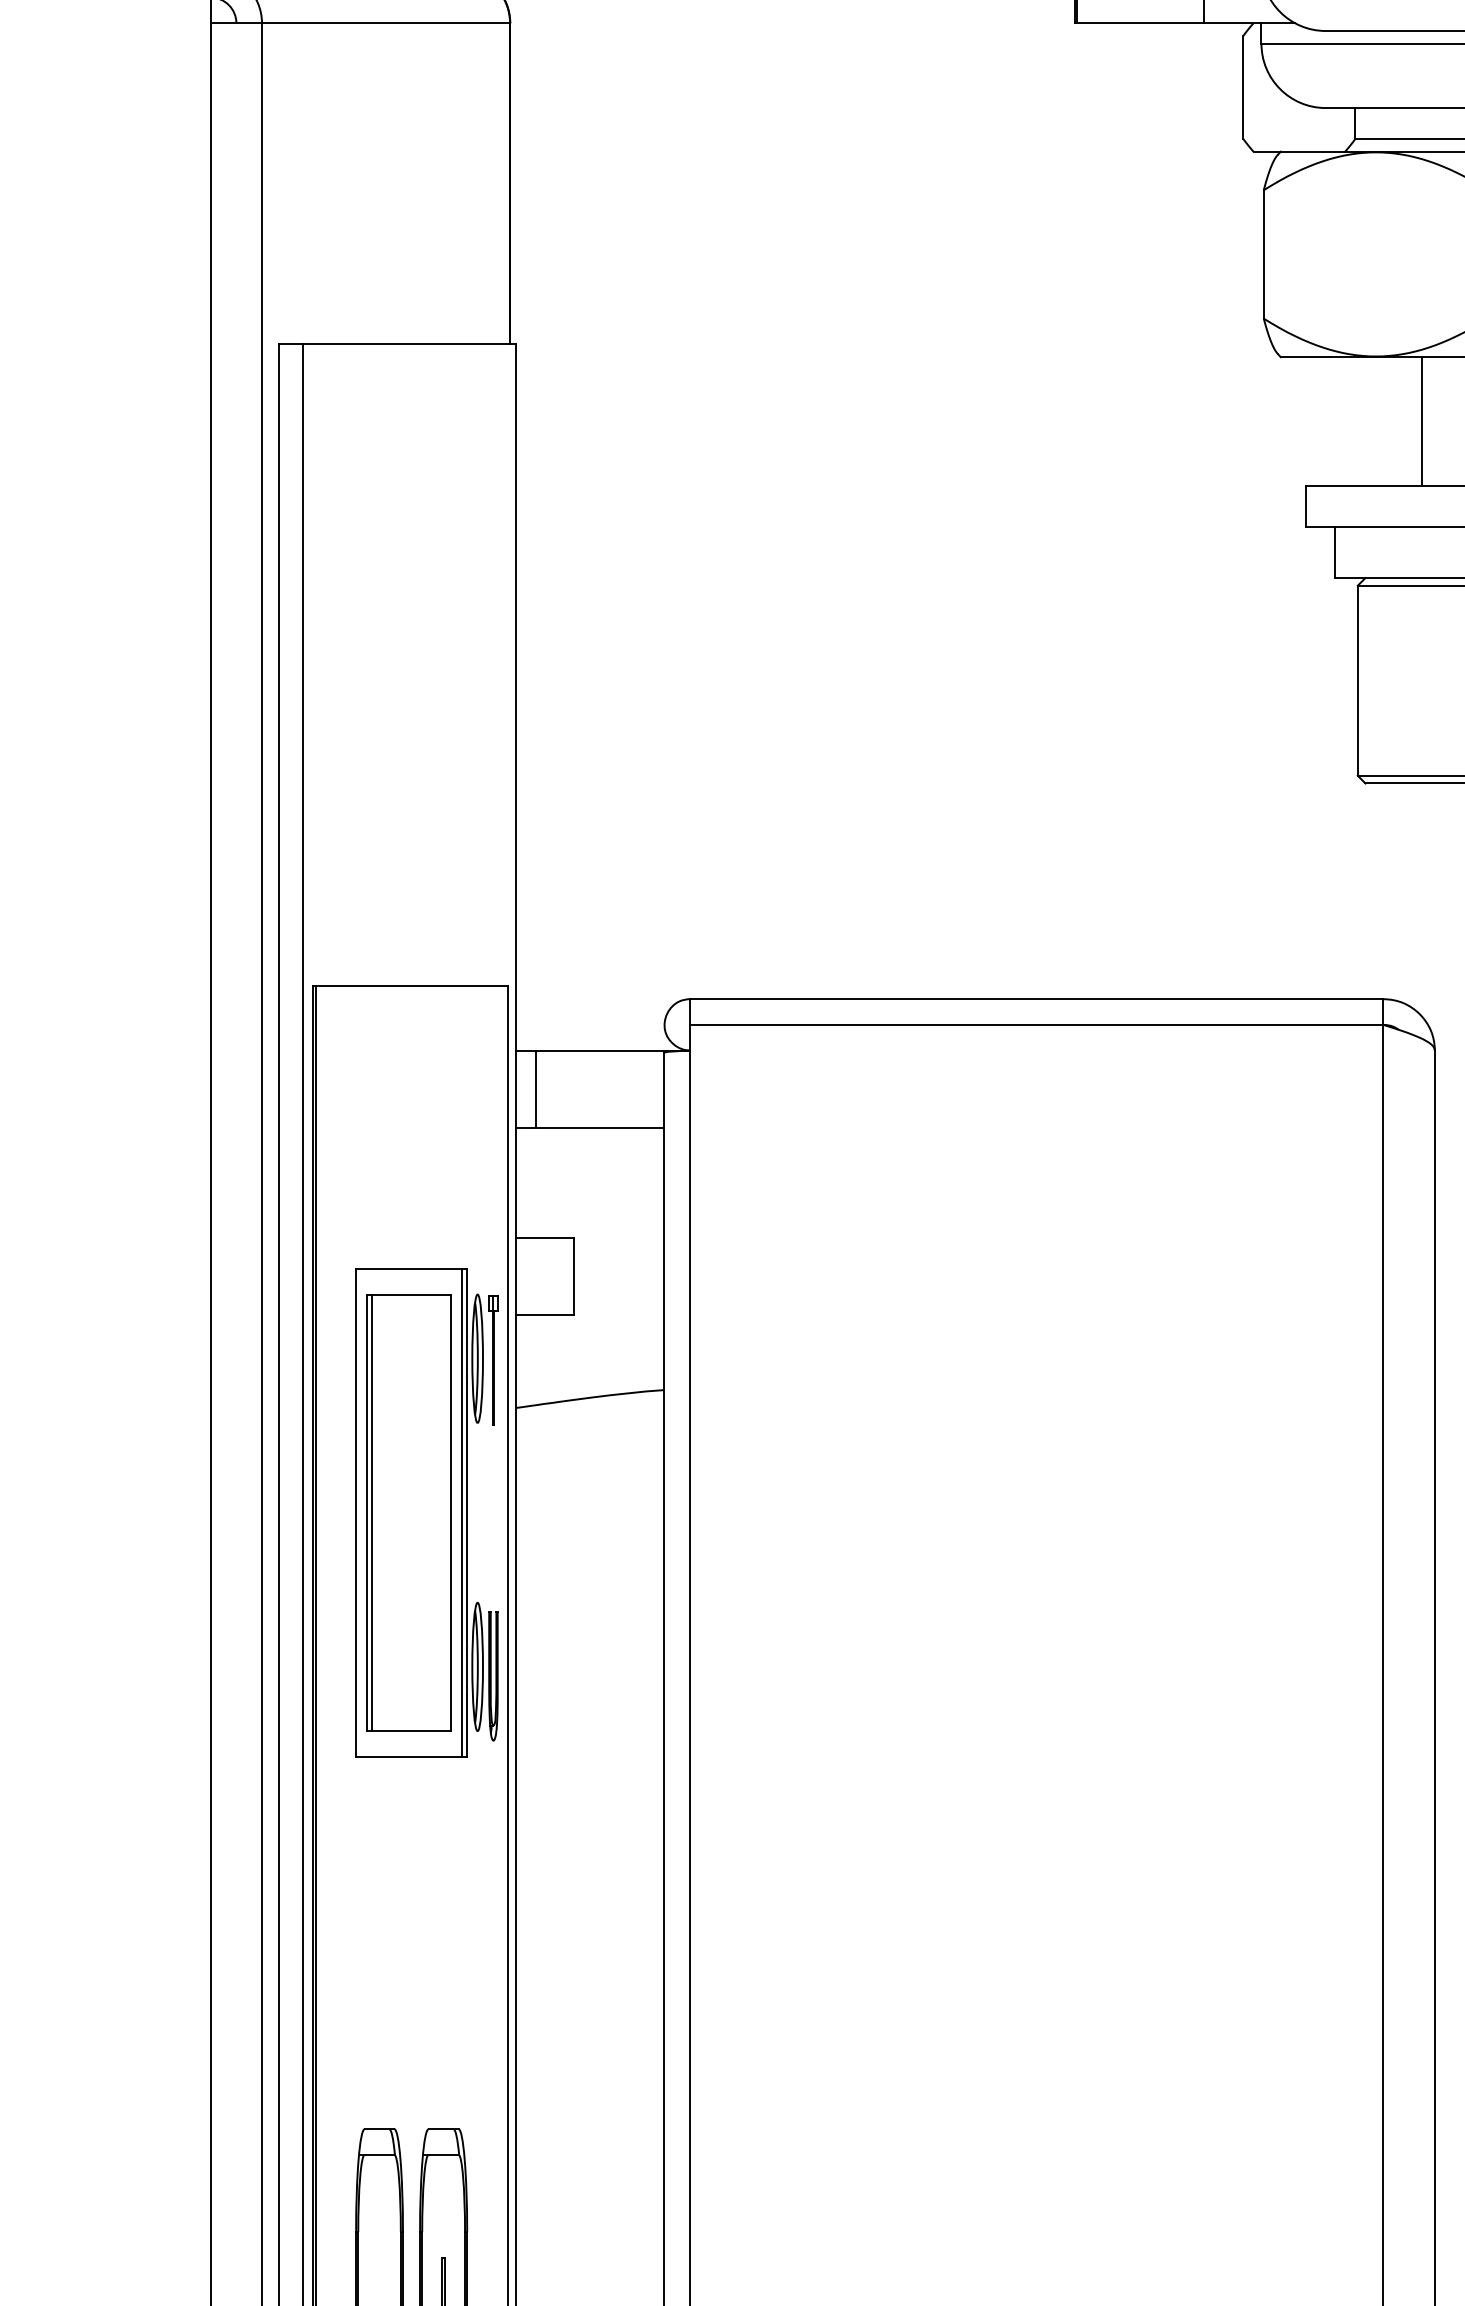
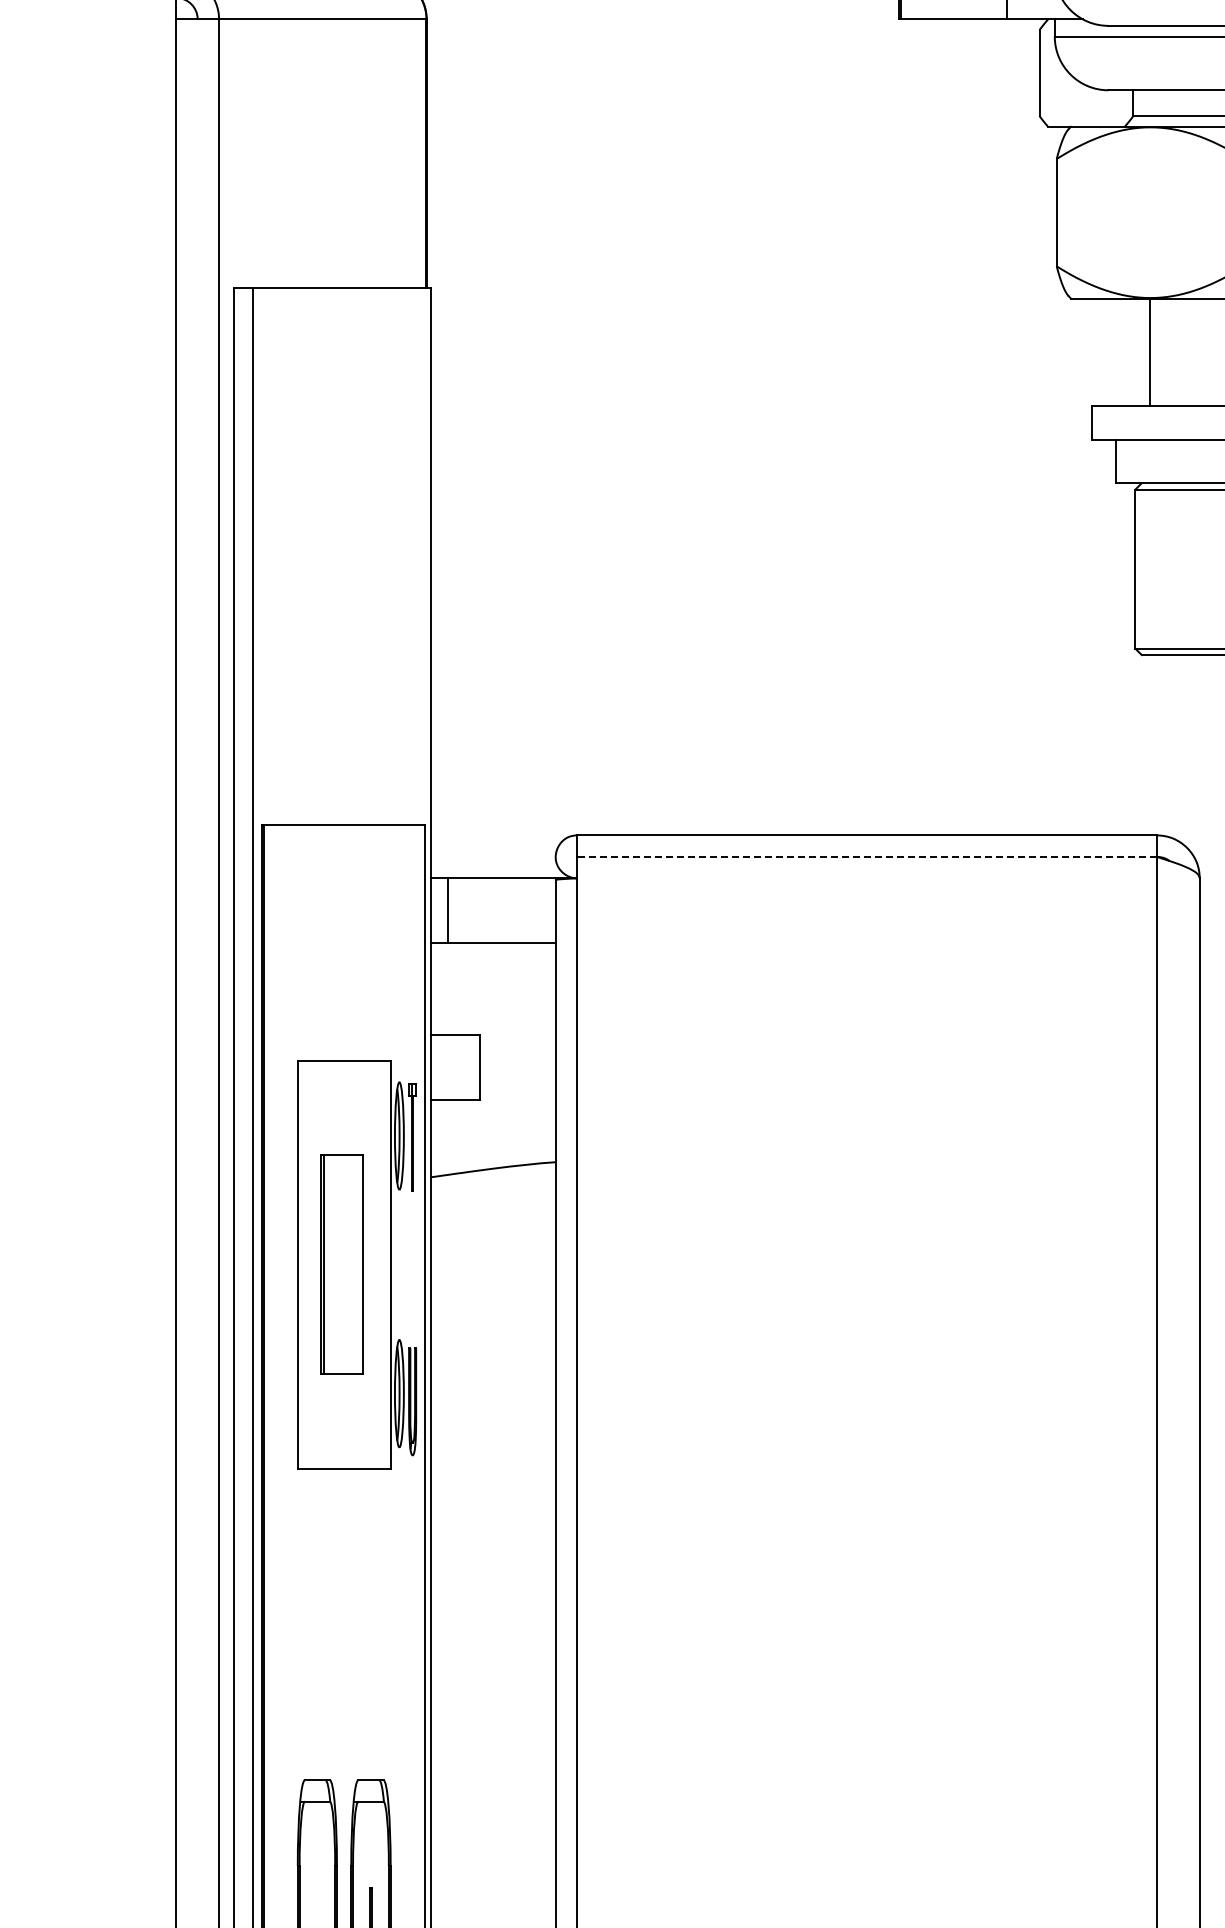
line: (1421, 420) -> (1149, 351), moved
line: (1036, 1024) -> (866, 856), solid -> dashed
part: (408, 1512) -> (341, 1264), size x0.6
line: (462, 1512) -> (386, 1264), removed

